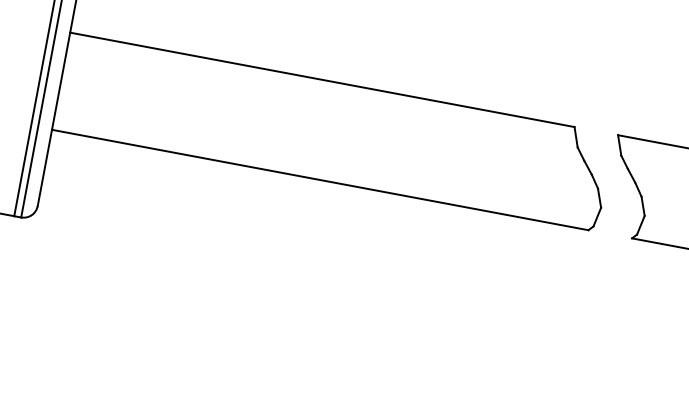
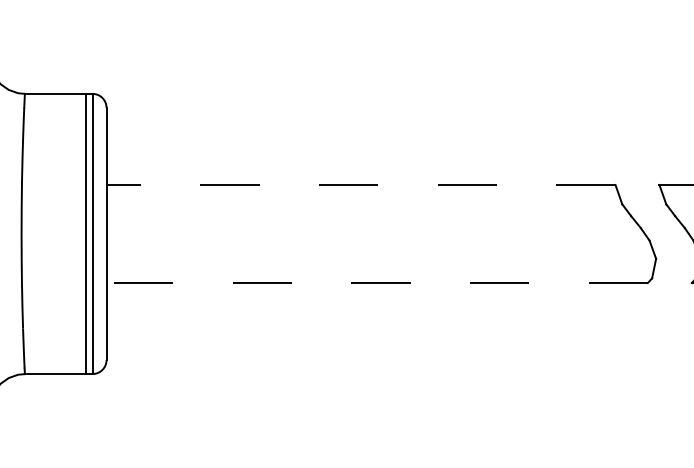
line: (321, 79) -> (360, 184), solid -> dashed
line: (320, 180) -> (377, 283), solid -> dashed

